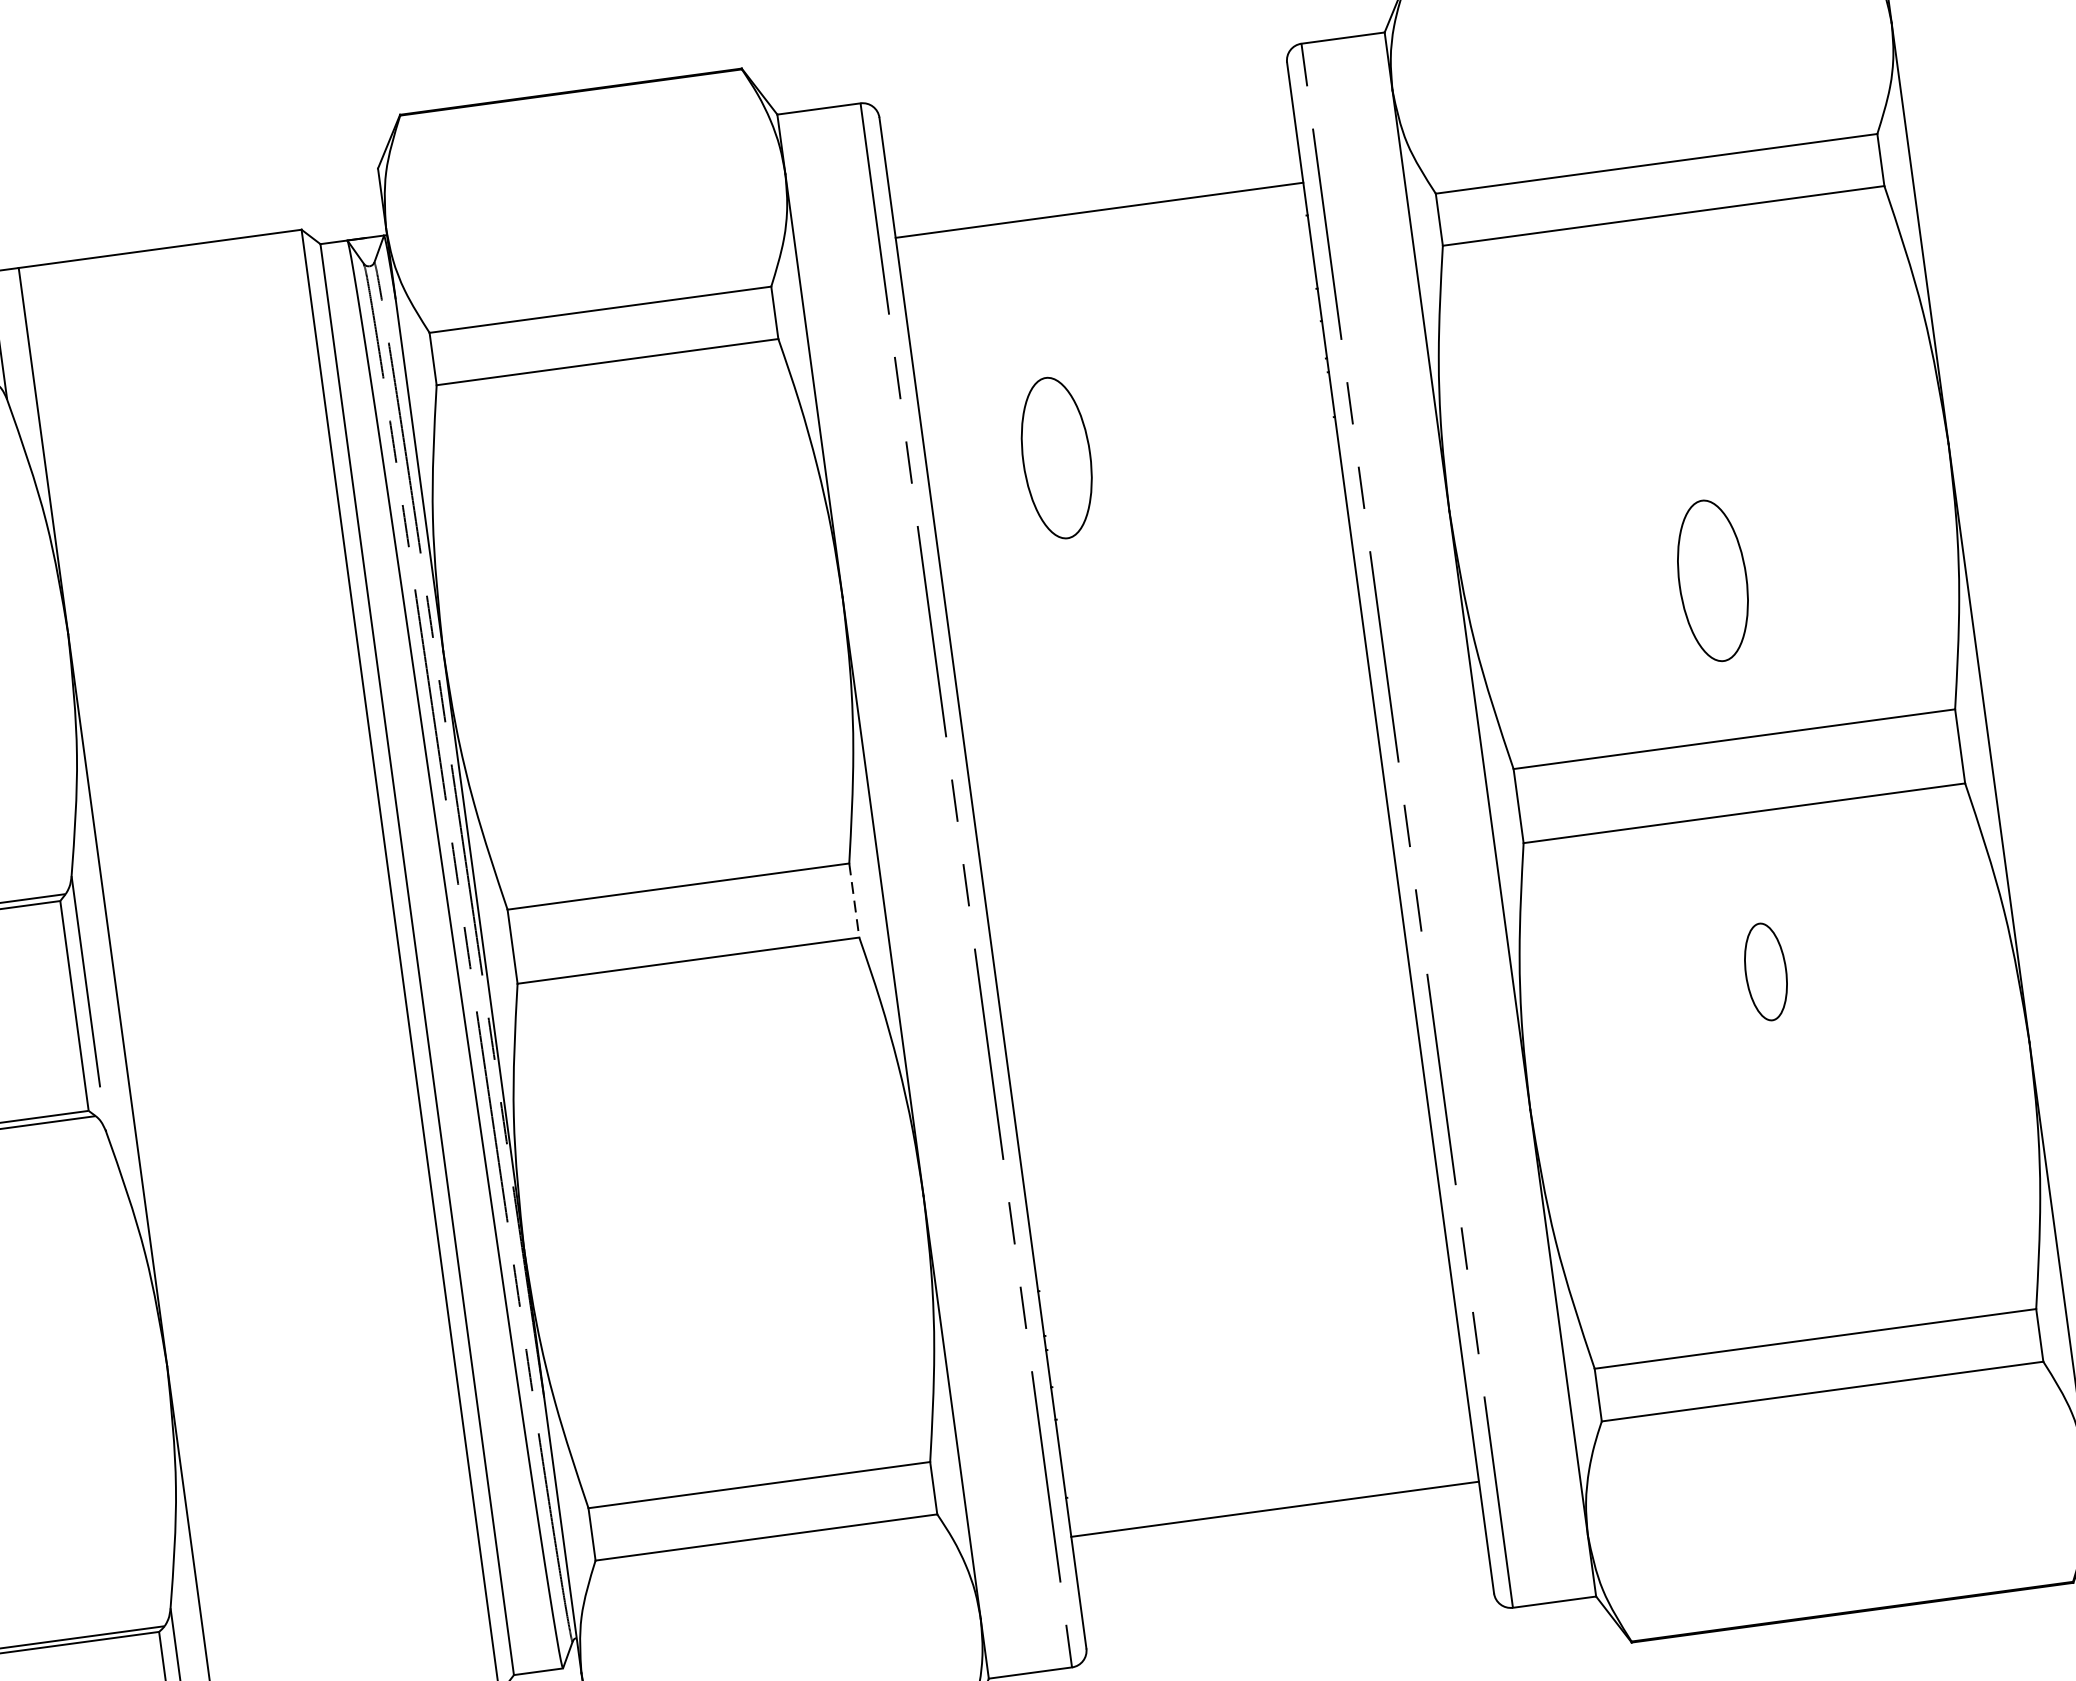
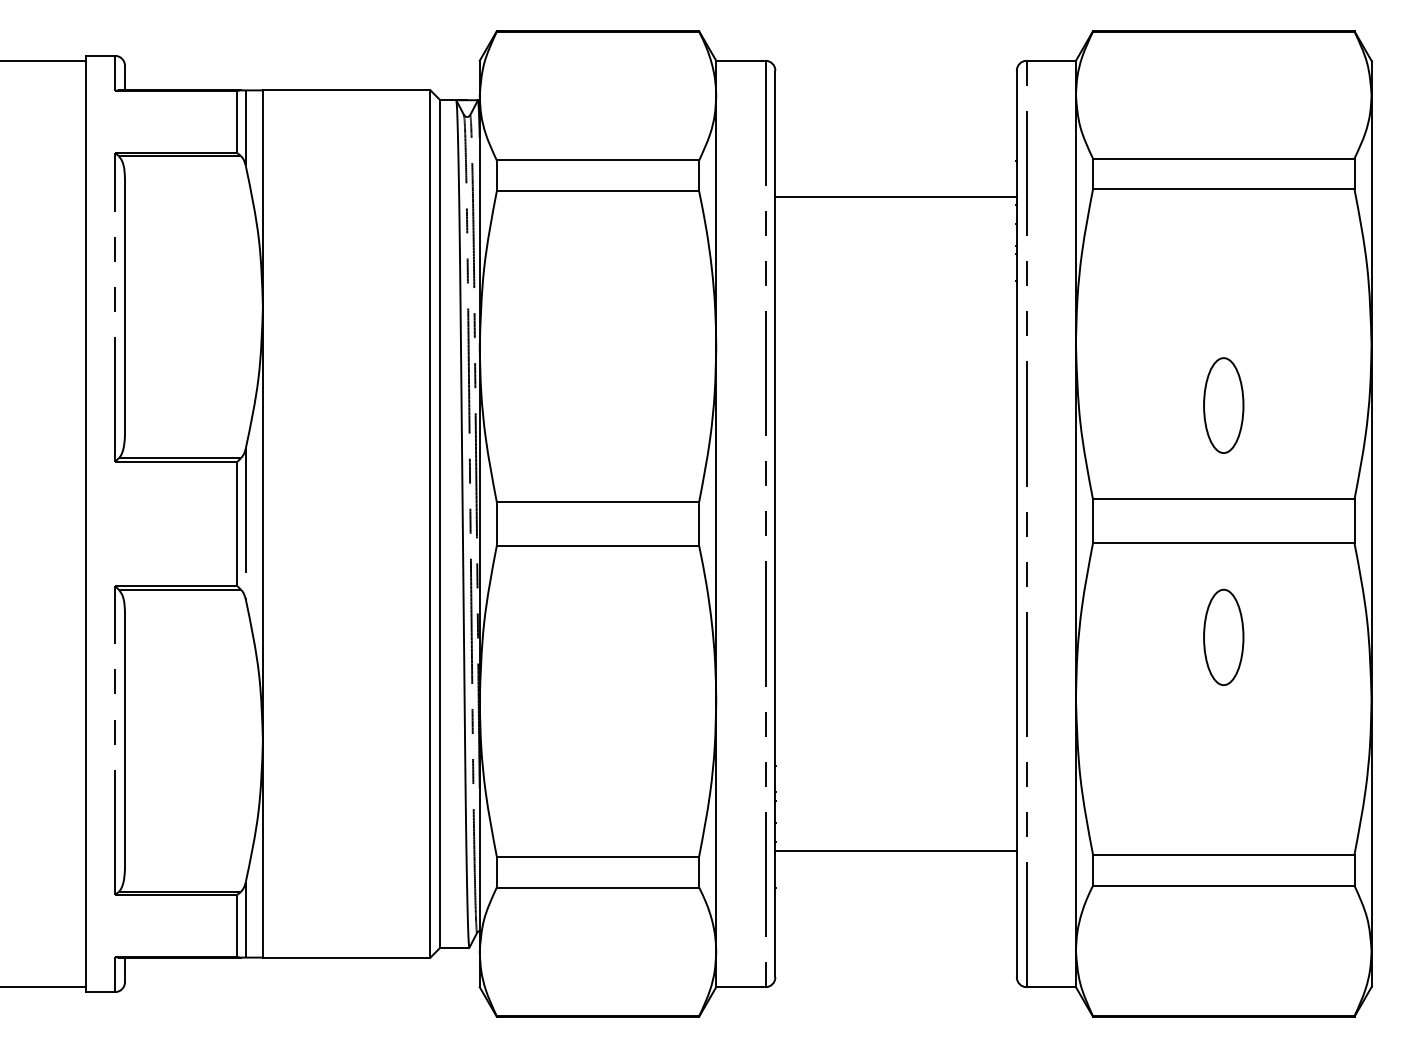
line: (1098, 209) -> (895, 196), moved
part: (1056, 458) -> (851, 282), removed
line: (854, 901) -> (699, 524), dashed -> solid
part: (1765, 970) -> (1223, 636), size x1.67
line: (1274, 1509) -> (895, 851), moved

